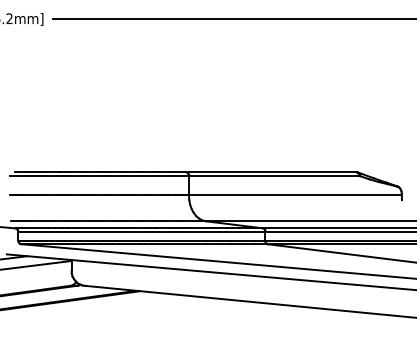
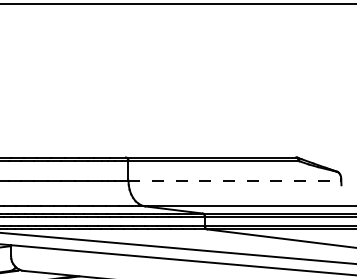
line: (295, 195) -> (234, 180), solid -> dashed

